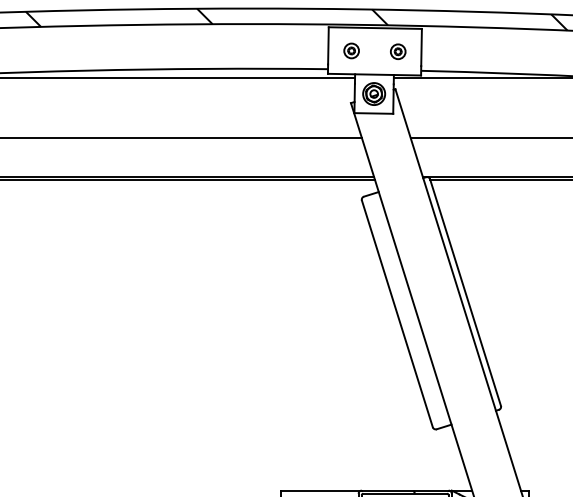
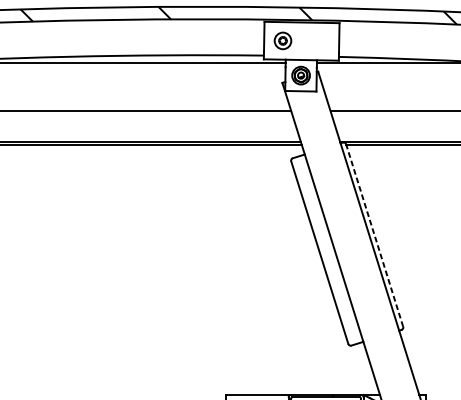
part: (351, 50) -> (282, 40), size x1.4
part: (398, 51) -> (320, 41), removed
line: (465, 292) -> (374, 235), solid -> dashed

